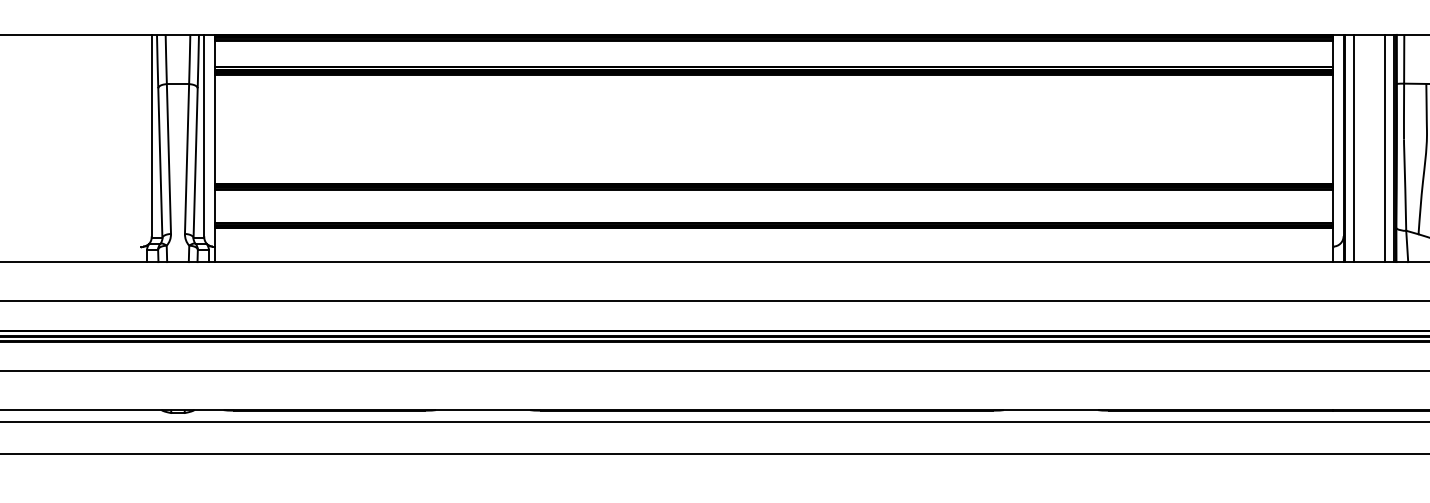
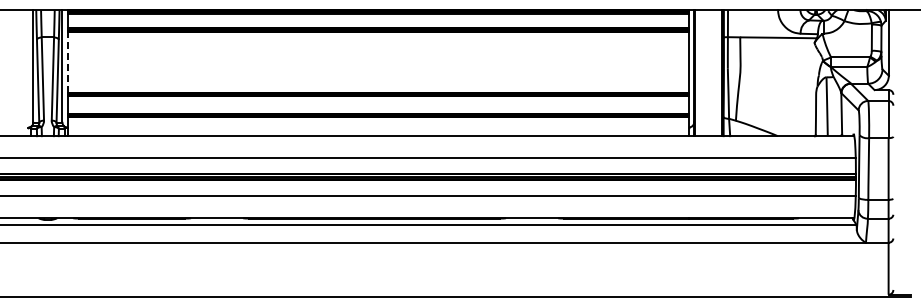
line: (215, 129) -> (68, 62), solid -> dashed
line: (1352, 149) -> (699, 73), removed
line: (1385, 149) -> (717, 73), removed

